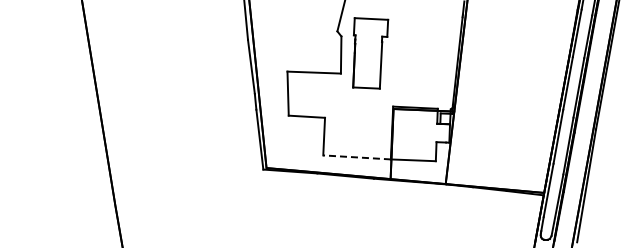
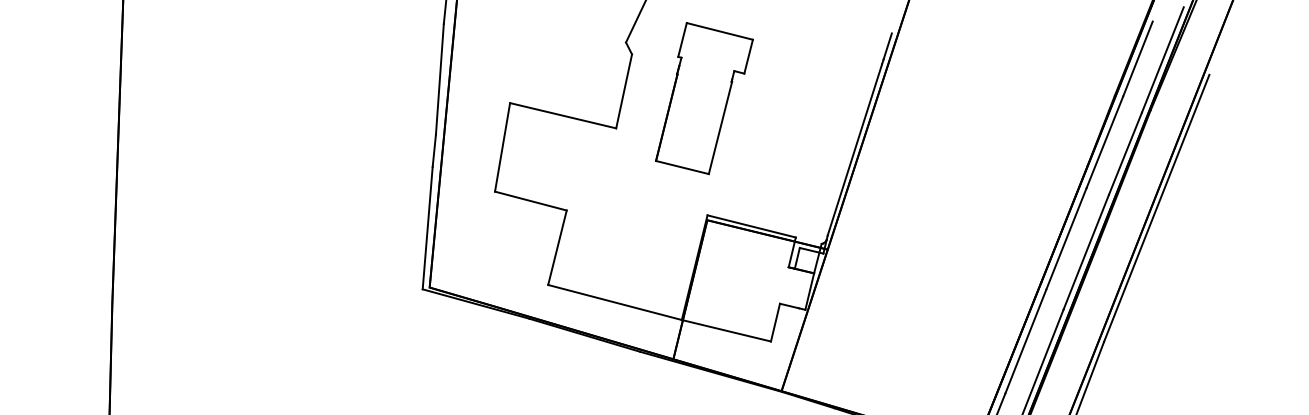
part: (370, 53) -> (704, 100), moved
line: (357, 157) -> (615, 302), dashed -> solid

